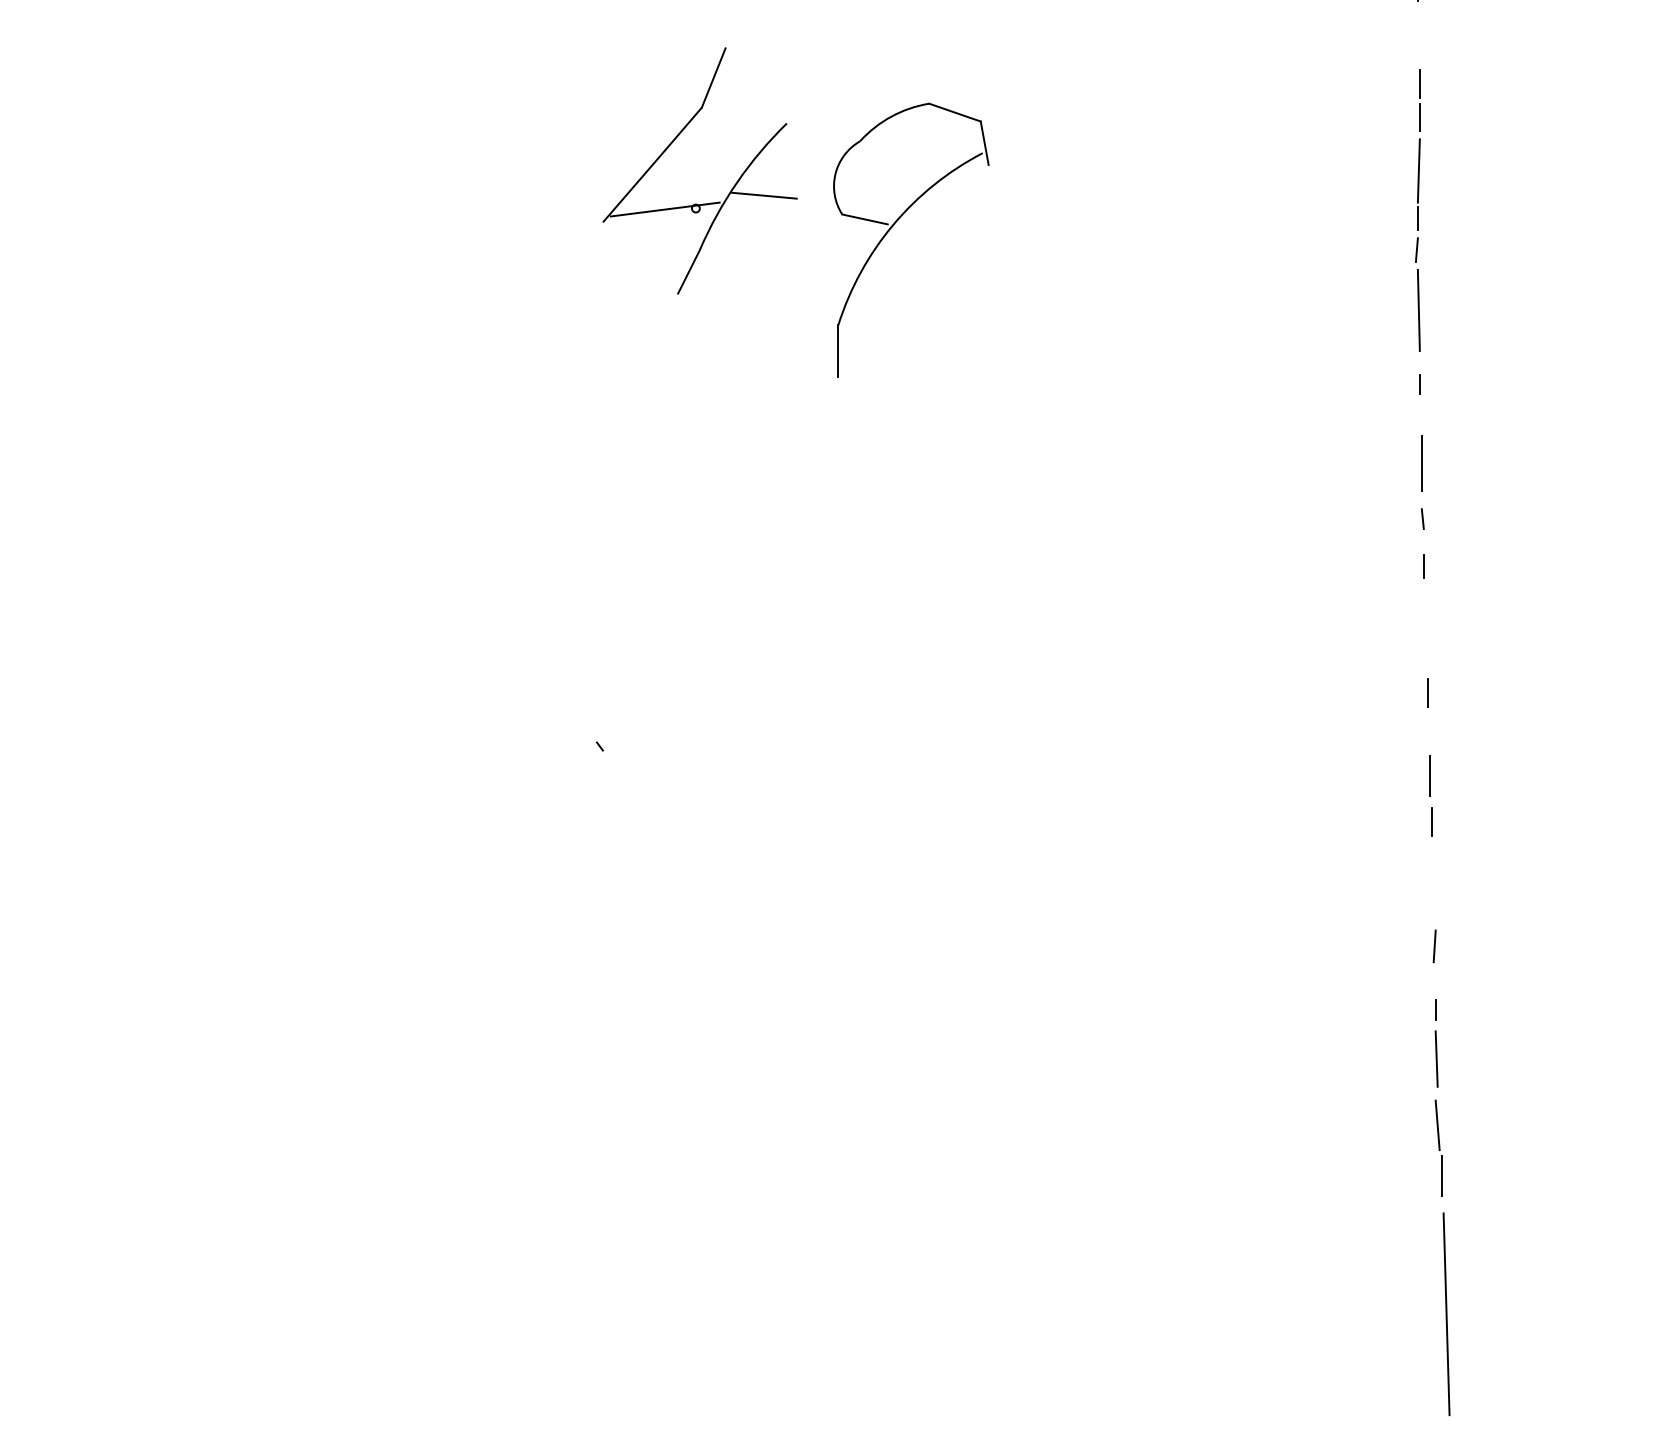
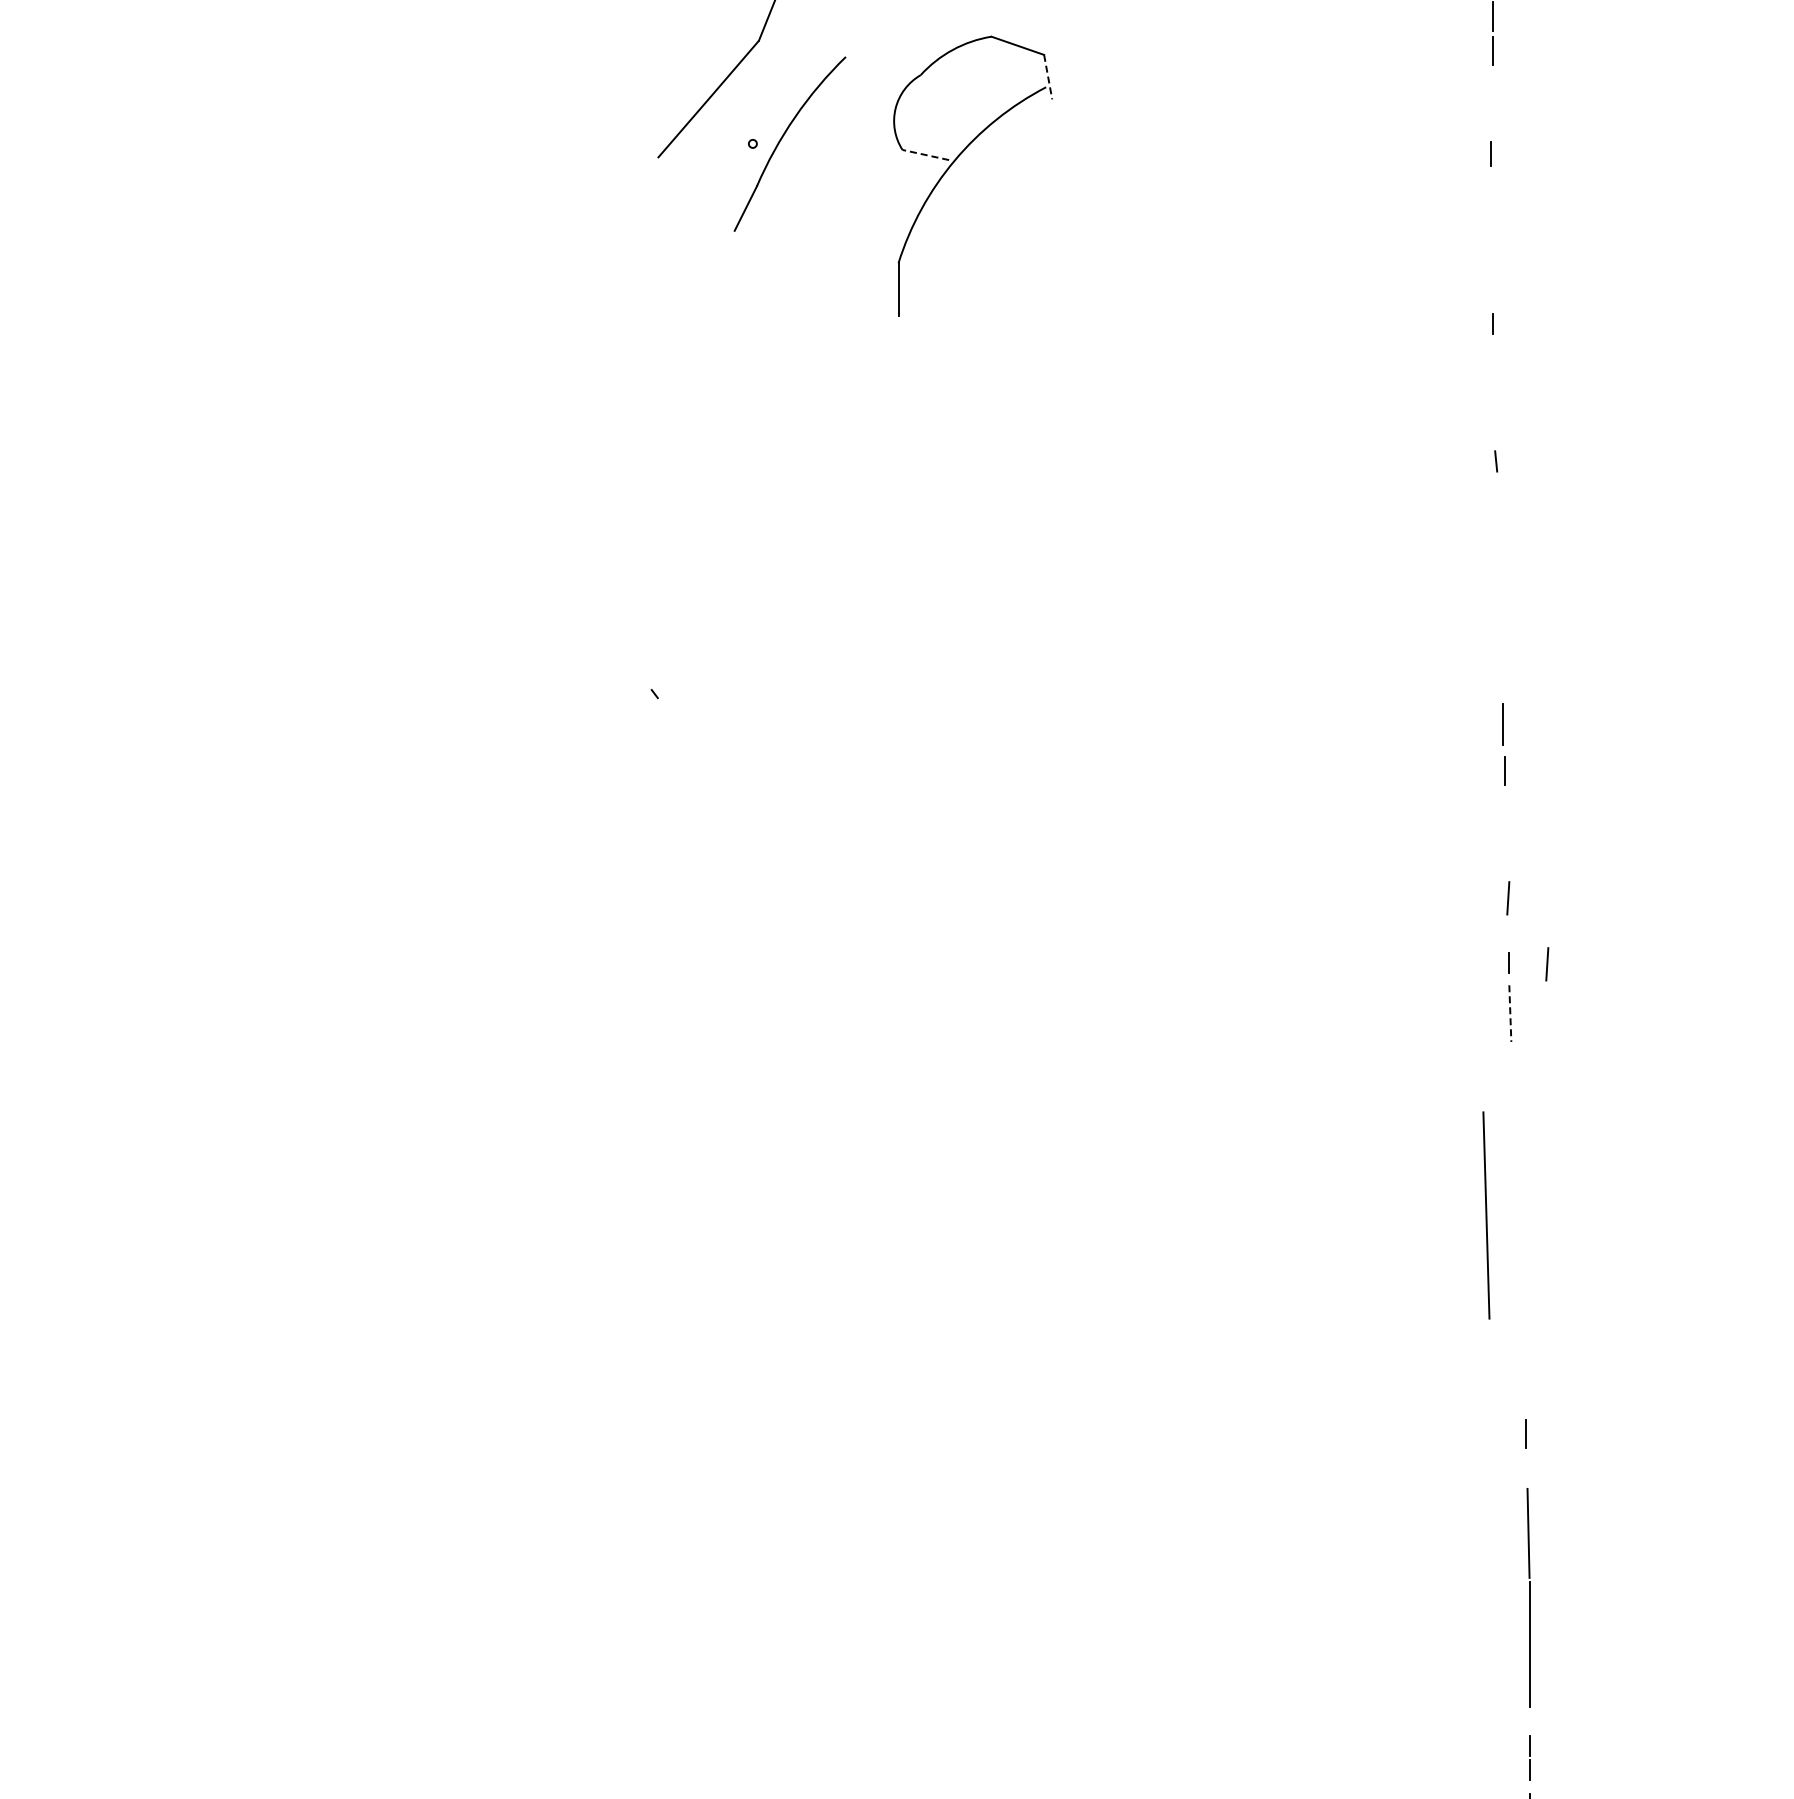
line: (985, 143) -> (1048, 77), solid -> dashed
line: (1419, 170) -> (1492, 105), removed
line: (763, 195) -> (822, 130), removed
line: (665, 209) -> (721, 144), removed
line: (864, 219) -> (925, 155), solid -> dashed
line: (1417, 250) -> (1490, 186), removed
line: (1419, 309) -> (1492, 247), removed
line: (1422, 463) -> (1495, 404), removed
line: (1423, 566) -> (1496, 509), removed
line: (1428, 693) -> (1501, 639), removed
line: (1473, 1011) -> (1547, 964), added
line: (1436, 1059) -> (1510, 1014), solid -> dashed
line: (1437, 1125) -> (1511, 1081), removed
line: (1441, 1175) -> (1515, 1132), removed
line: (1446, 1314) -> (1486, 1215), moved

